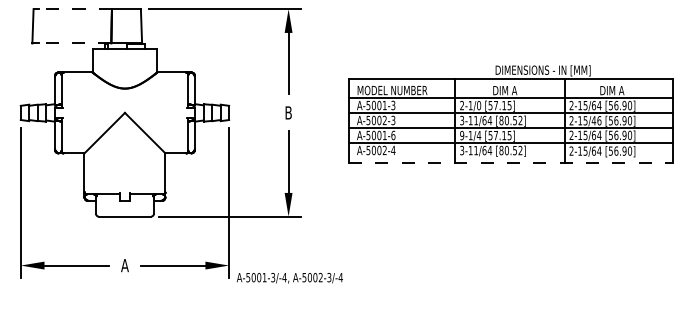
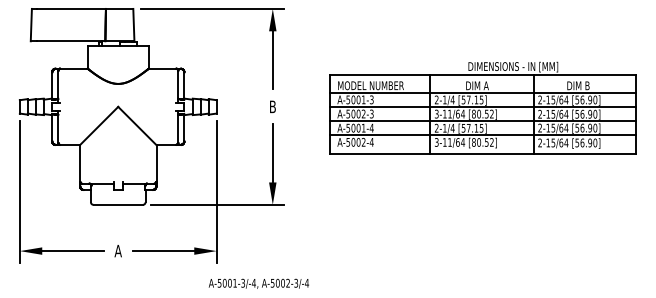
line: (75, 9) -> (71, 9), dashed -> solid
line: (74, 43) -> (70, 41), dashed -> solid
text: (621, 90) -> (587, 85), DIM A -> DIM B
text: (478, 105) -> (452, 99), 2-1/0 -> 2-1/4
text: (596, 120) -> (563, 114), 2-15/46 -> 2-15/64
text: (393, 135) -> (371, 128), A-5001-6 -> A-5001-4
text: (462, 135) -> (437, 128), 9-1/4 -> 2-1/4
line: (511, 163) -> (483, 154), dashed -> solid
text: (289, 278) -> (258, 284), moved

